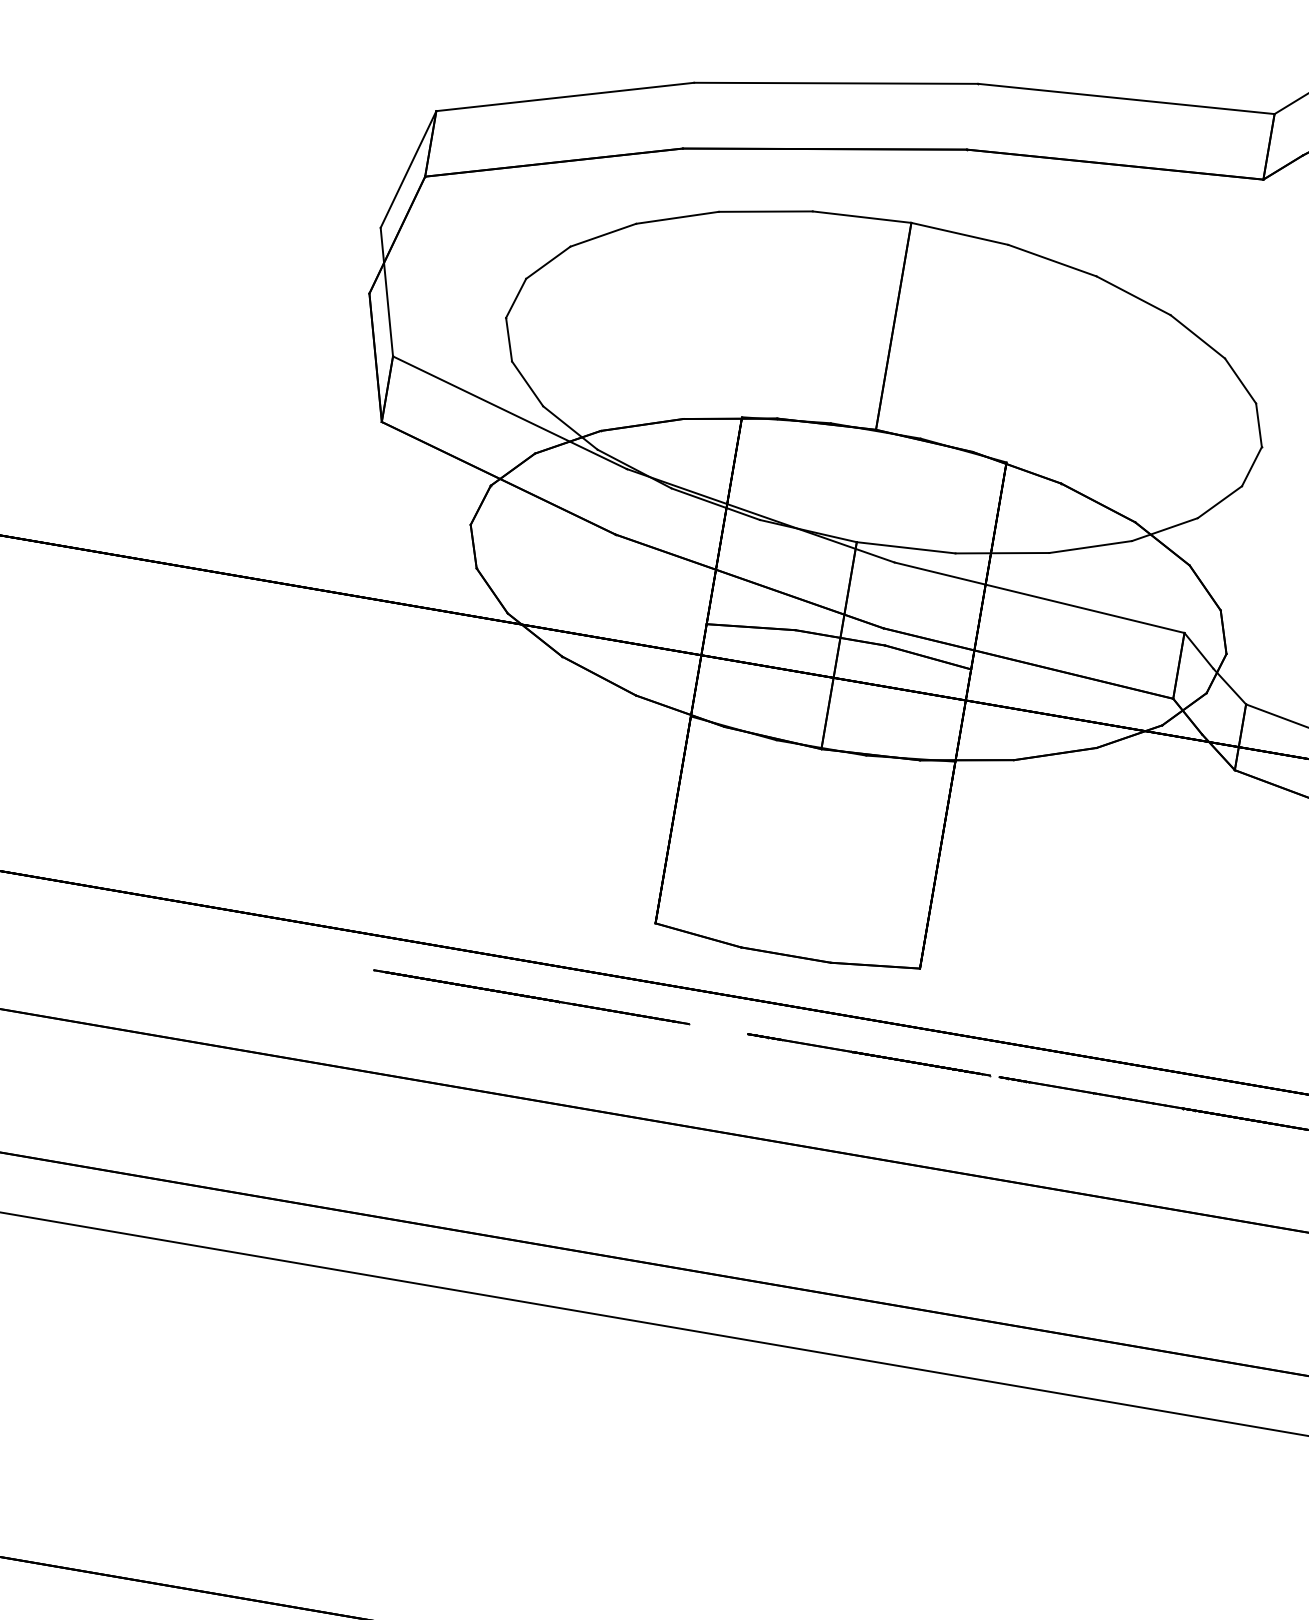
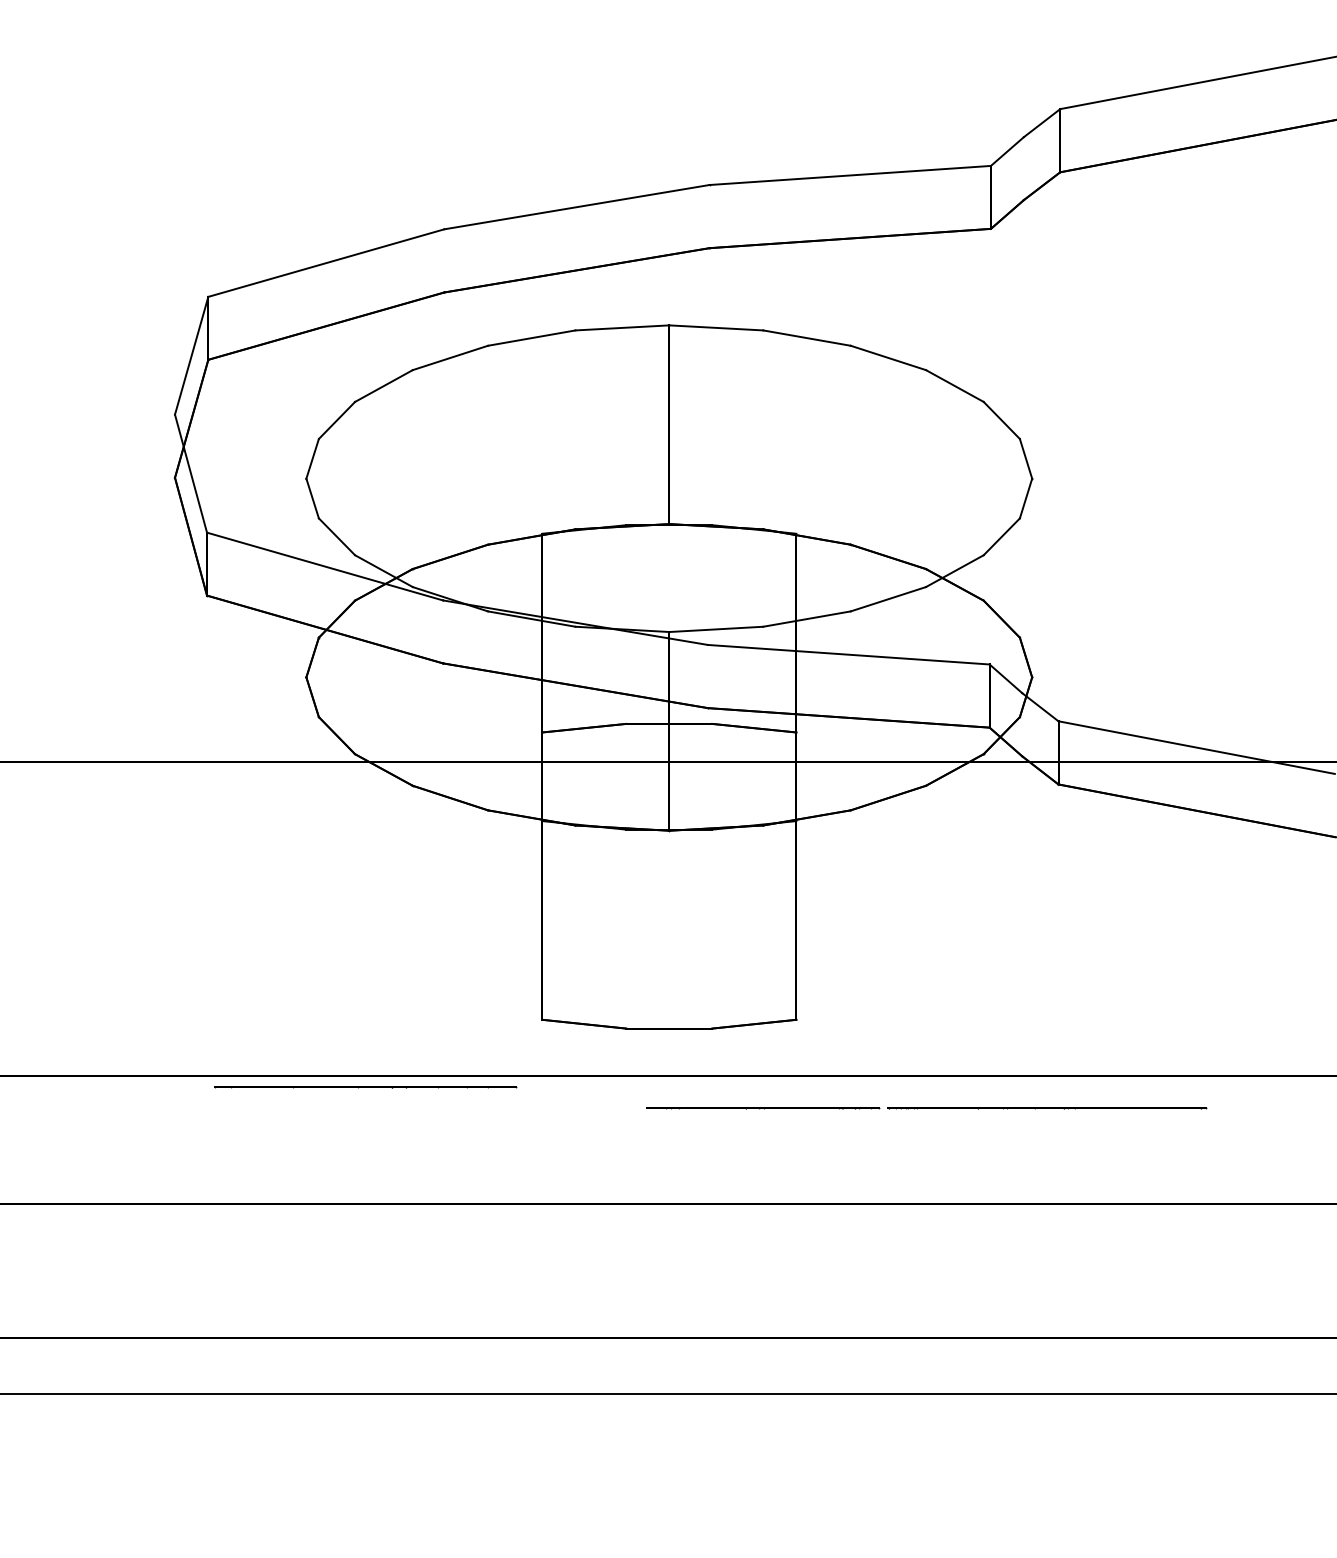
line: (531, 997) -> (365, 1087), moved

